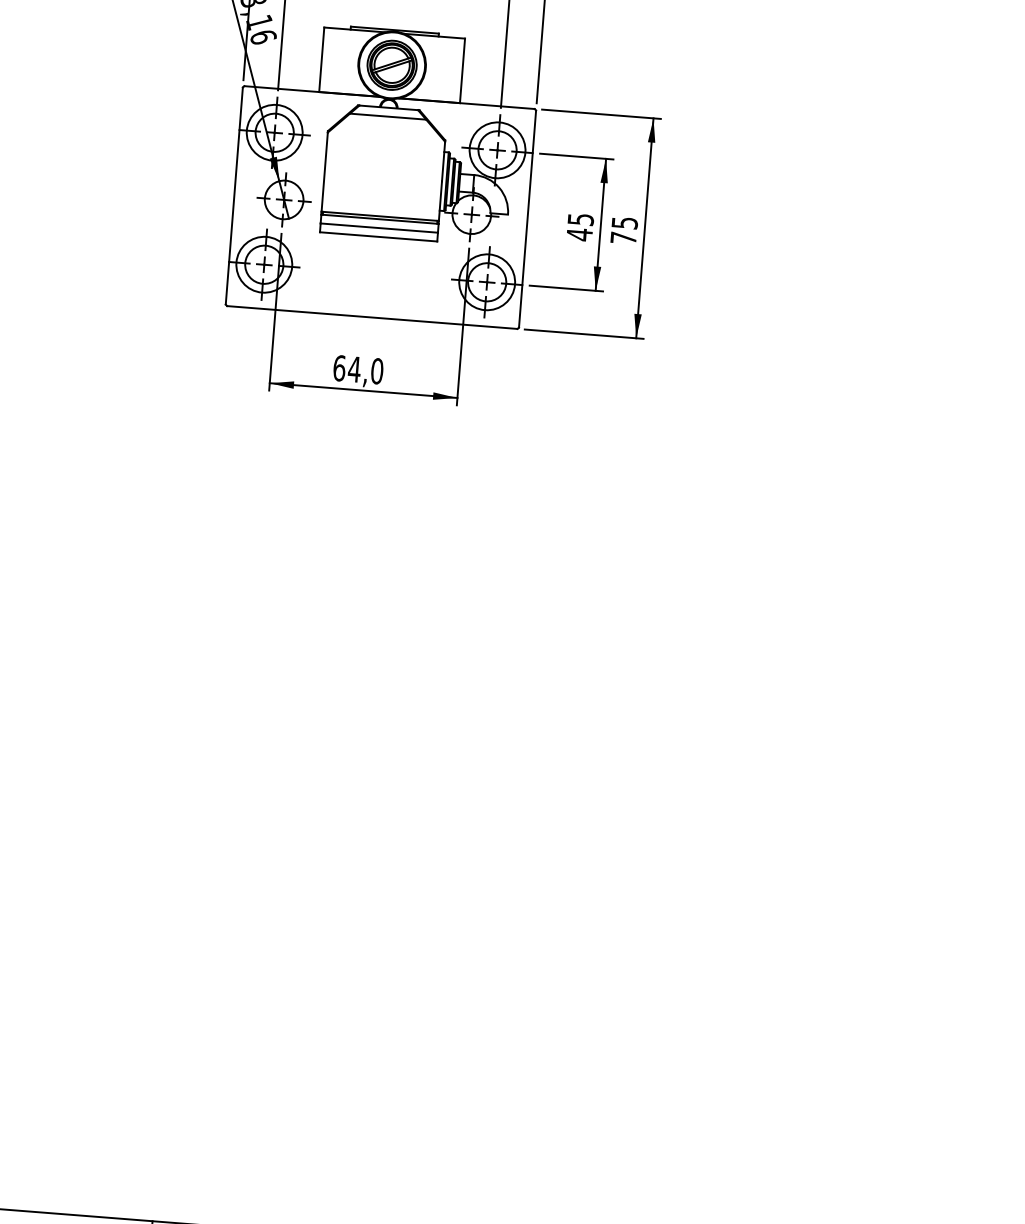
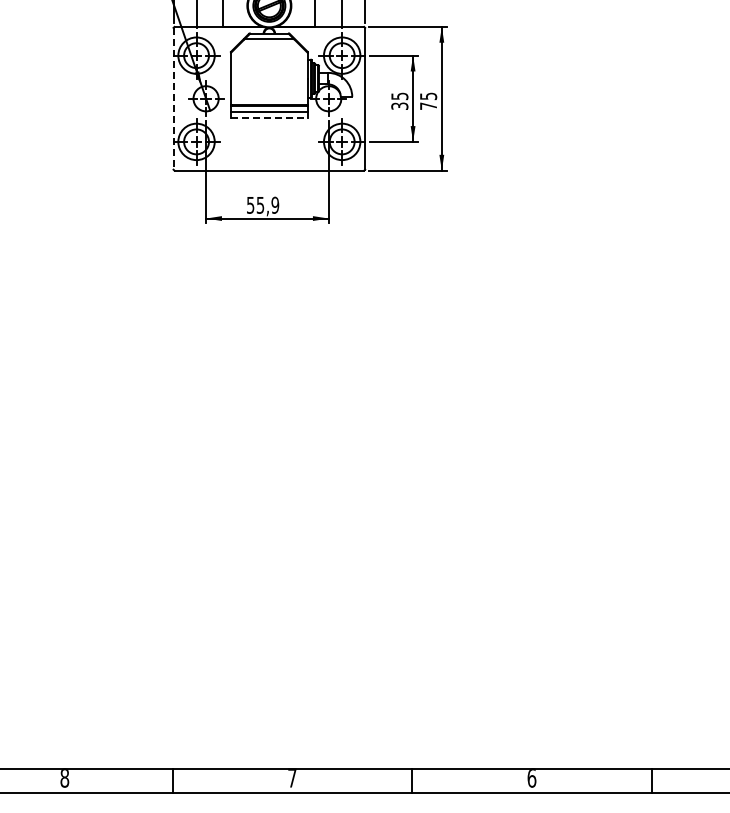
line: (234, 195) -> (173, 98), solid -> dashed
text: (579, 235) -> (399, 106), 45 -> 35
line: (378, 236) -> (269, 117), solid -> dashed
text: (357, 368) -> (262, 204), 64,0 -> 55,9

